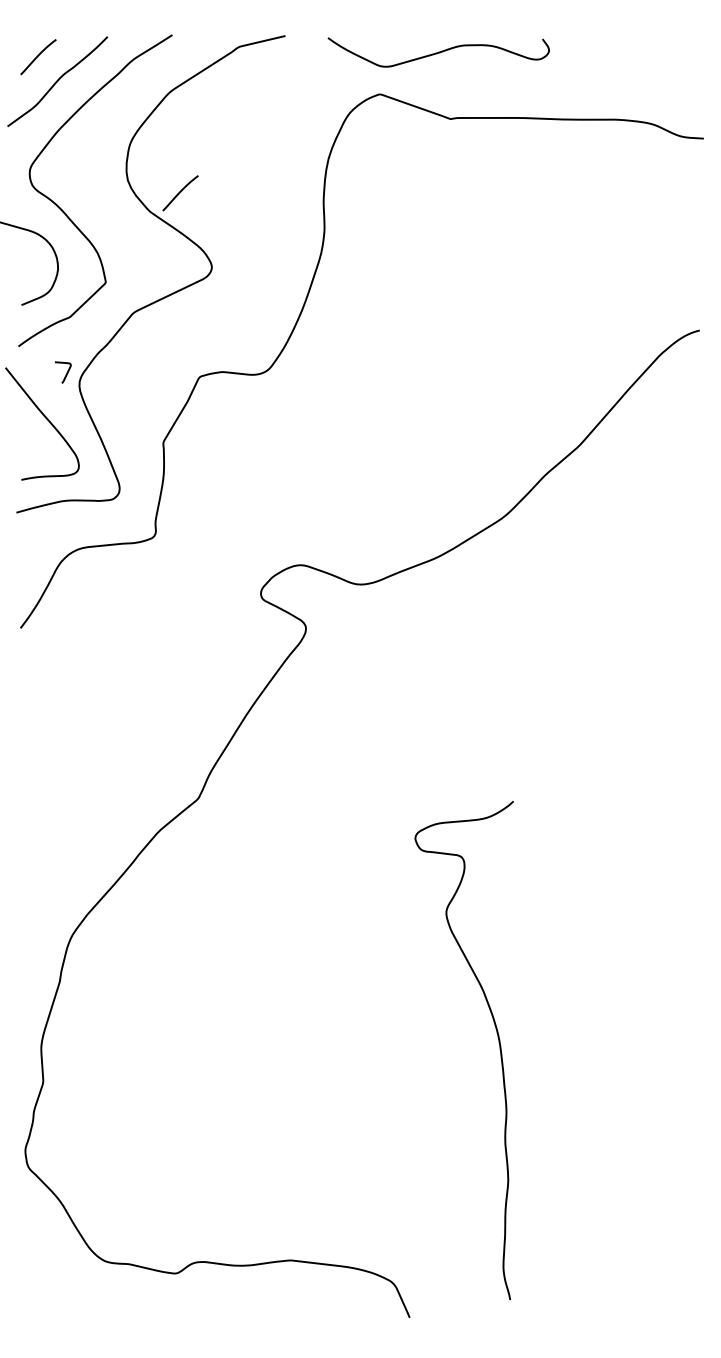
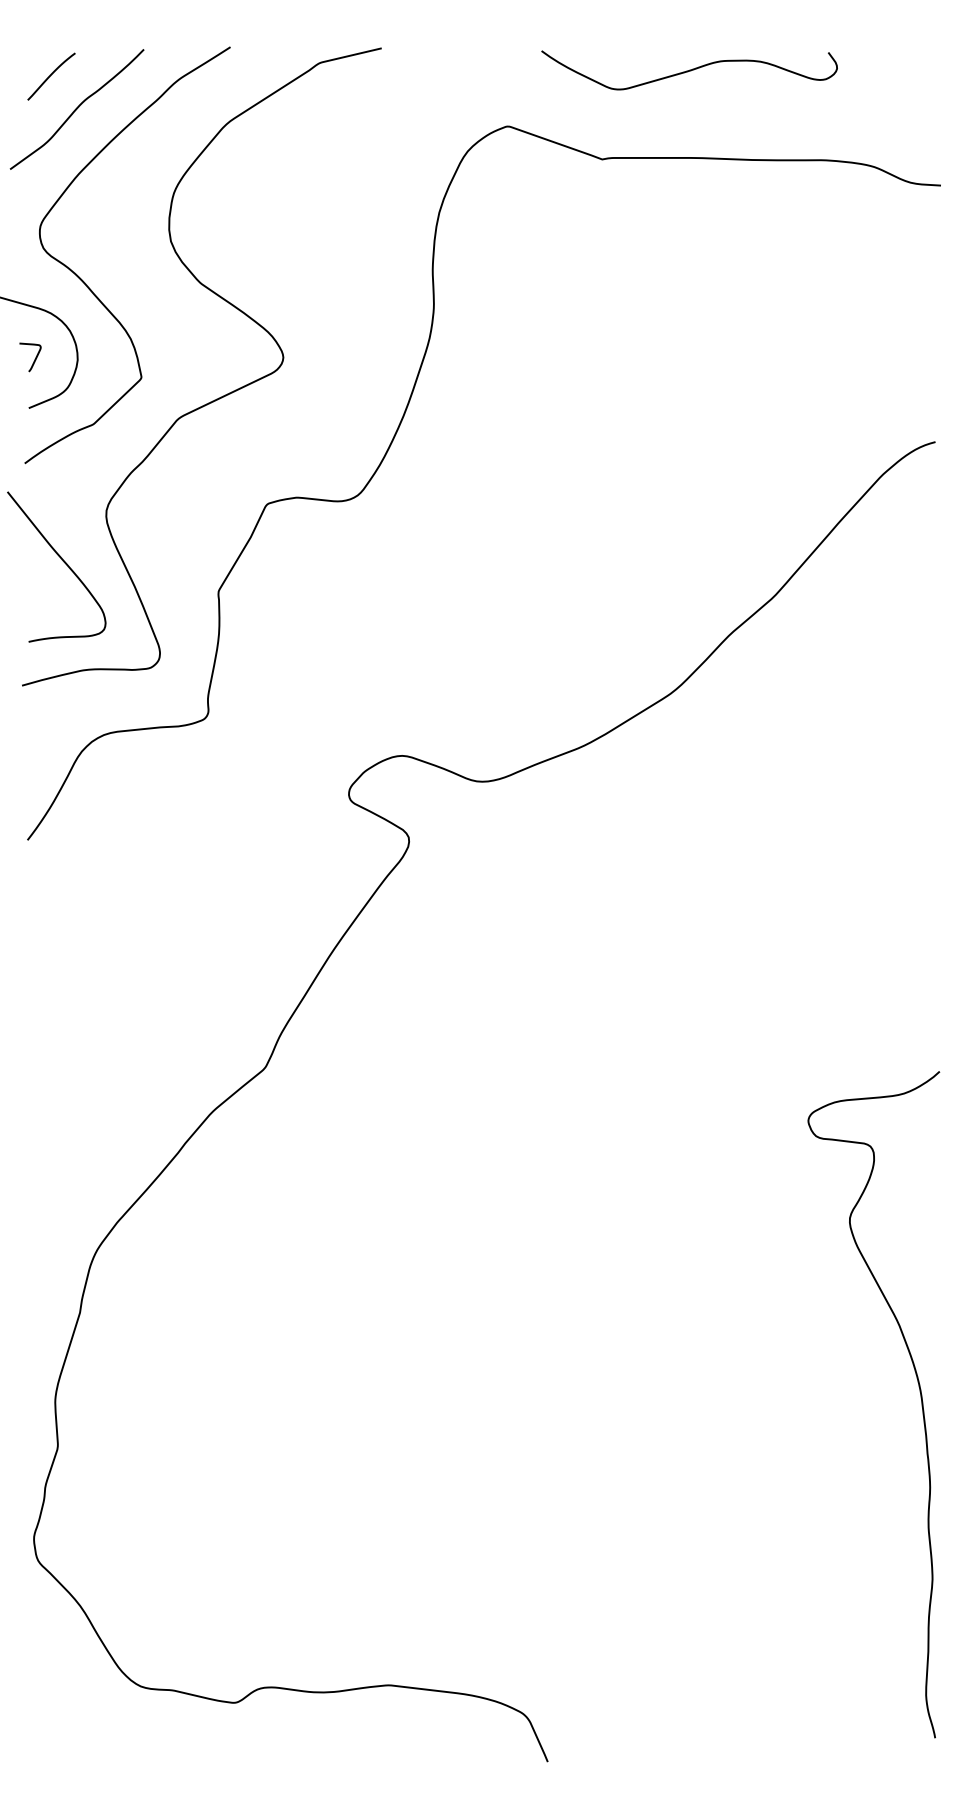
curve: (438, 52) -> (689, 70), moved
curve: (180, 192) -> (241, 257), removed
curve: (66, 374) -> (34, 359), moved
curve: (499, 1045) -> (920, 1398), moved

